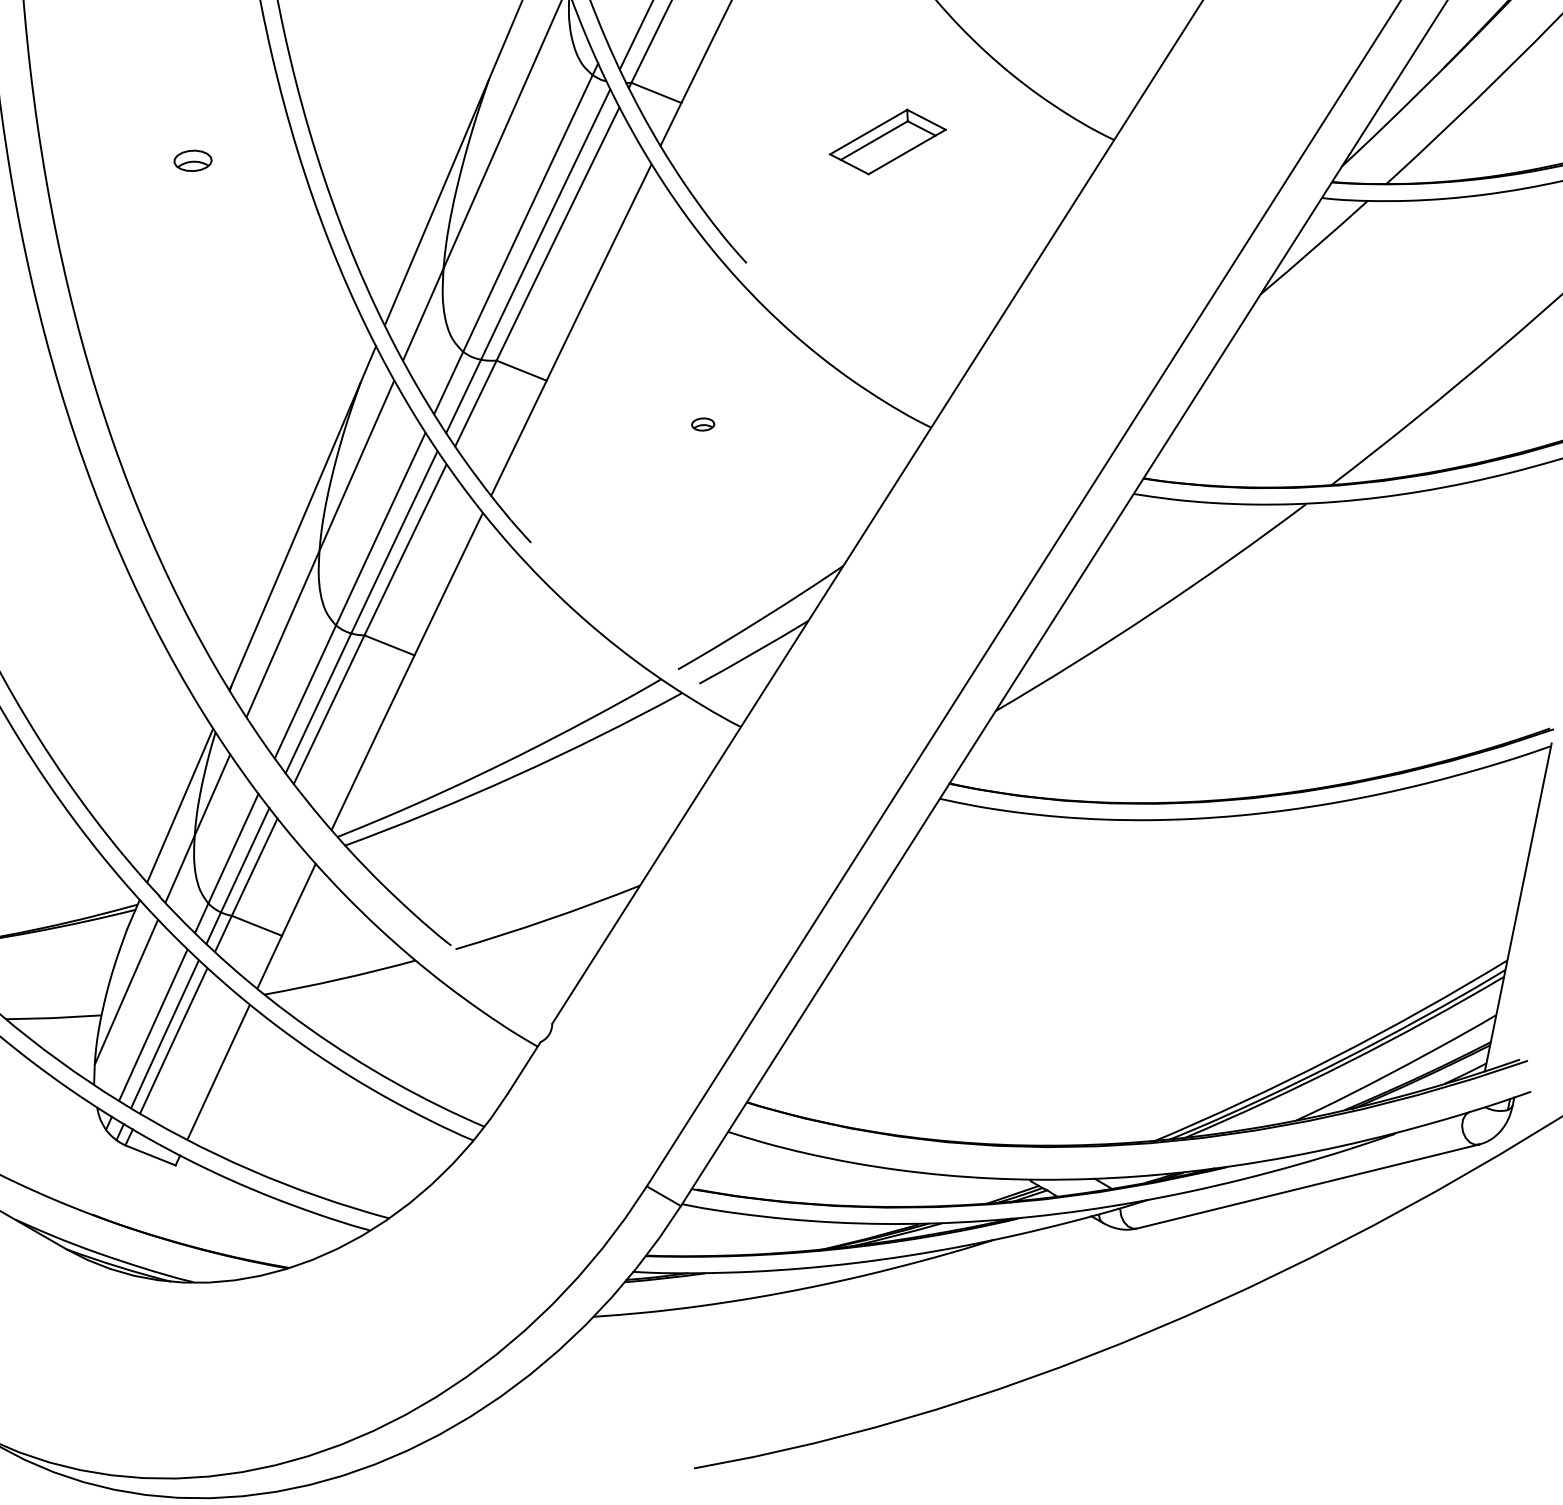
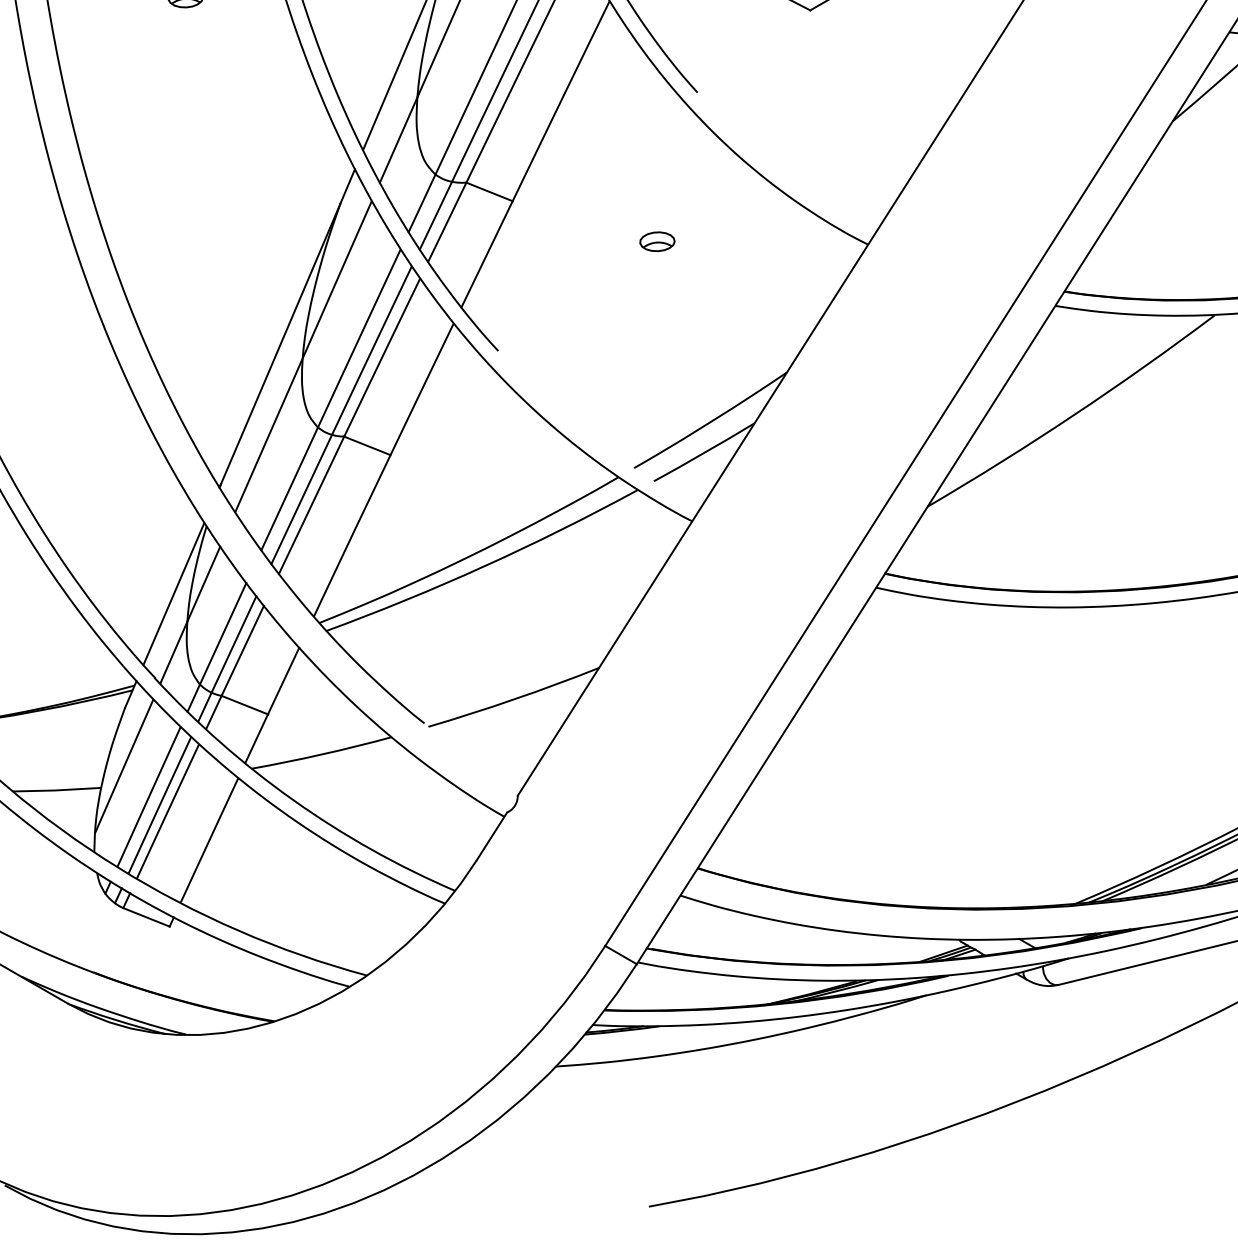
part: (702, 424) -> (656, 241), size x1.67

